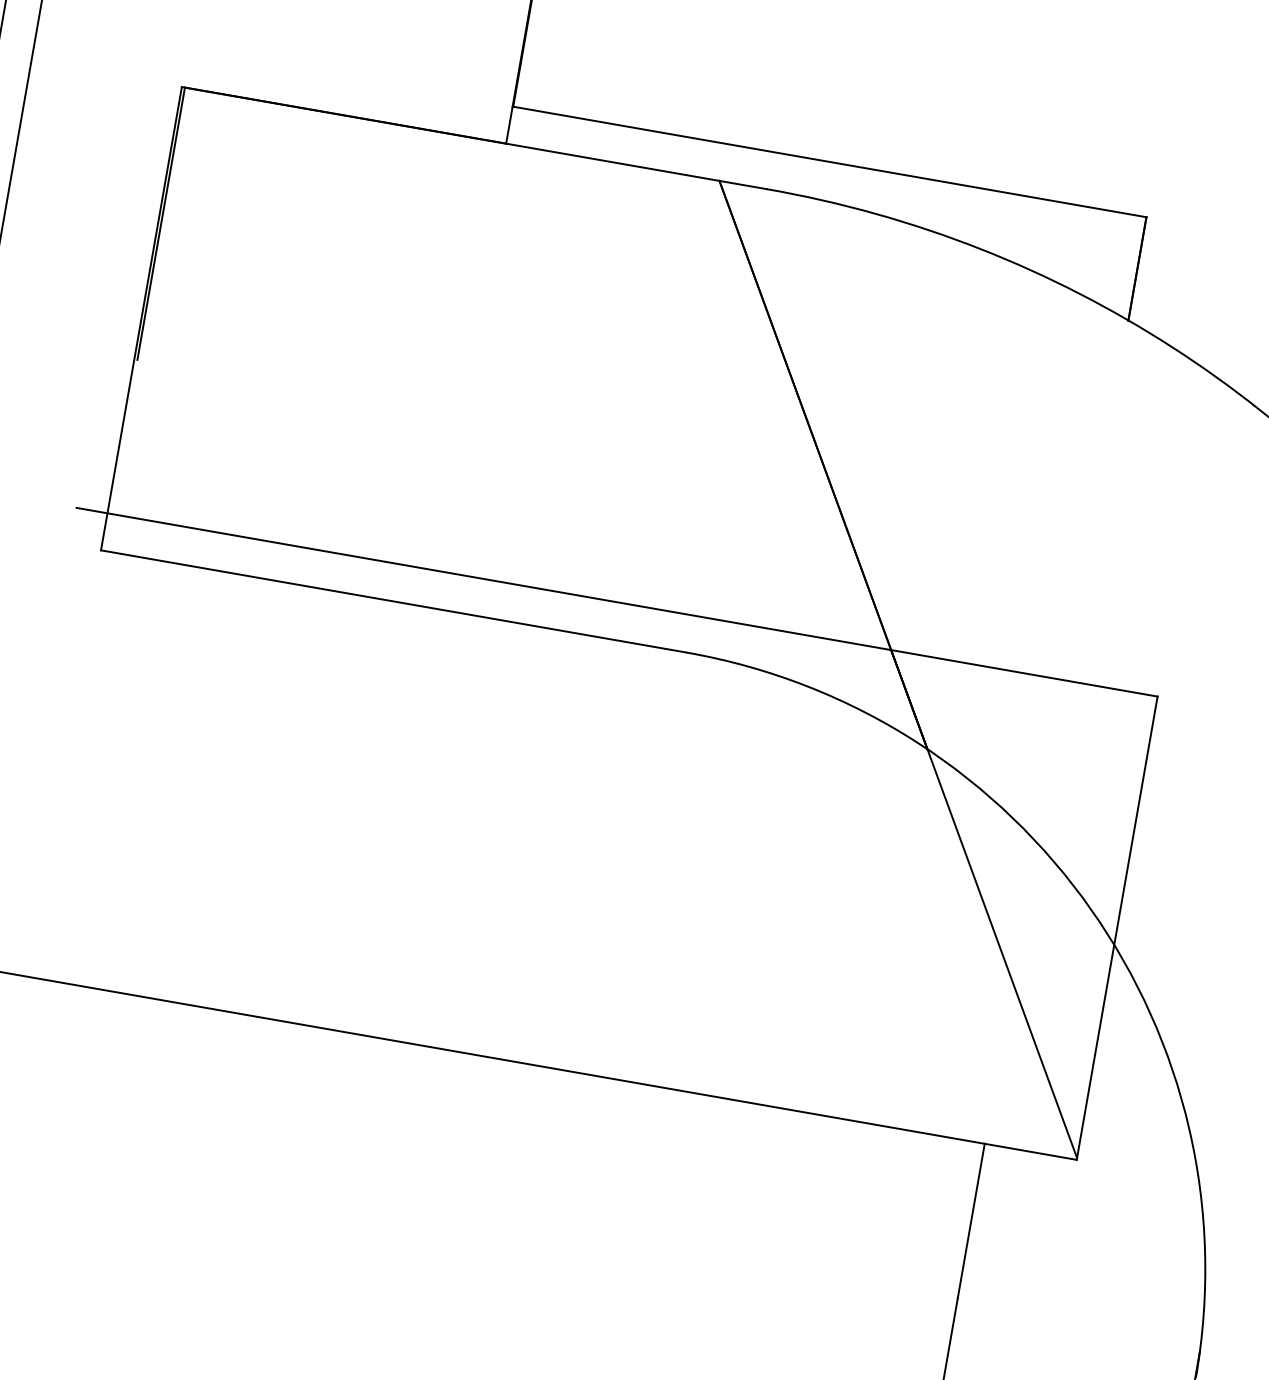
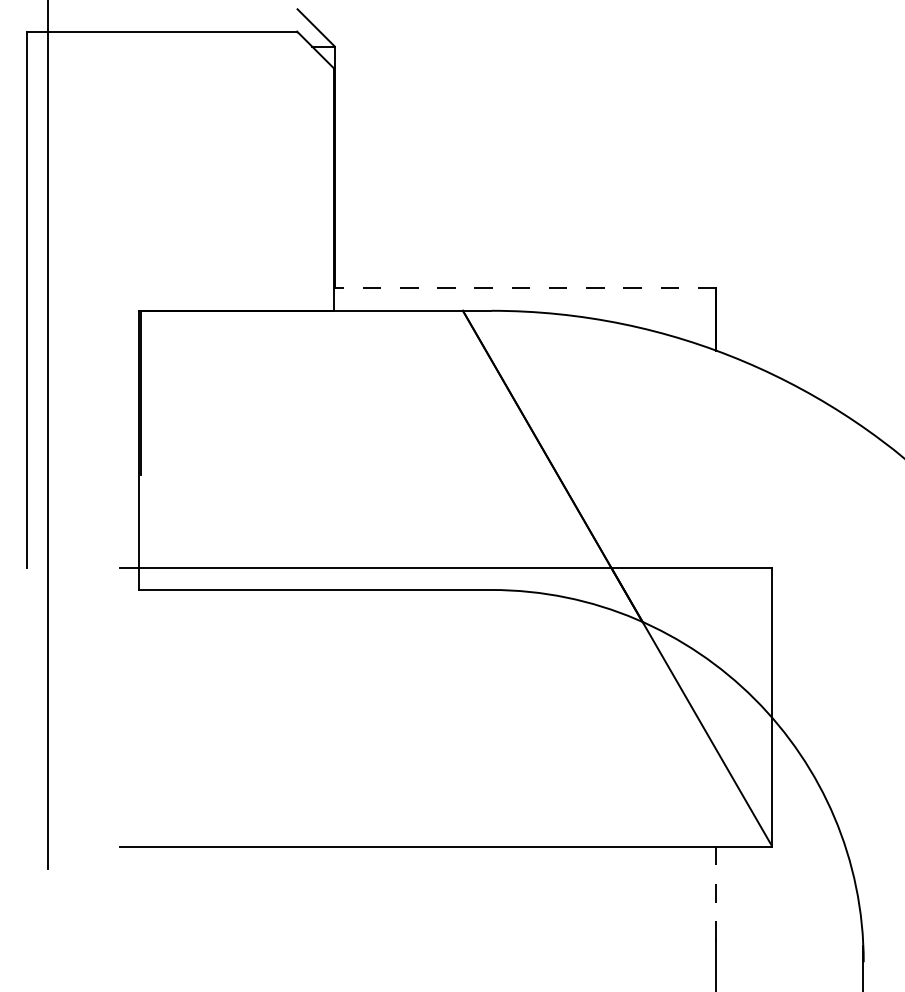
line: (829, 162) -> (525, 288), solid -> dashed
line: (971, 1221) -> (716, 893), solid -> dashed

